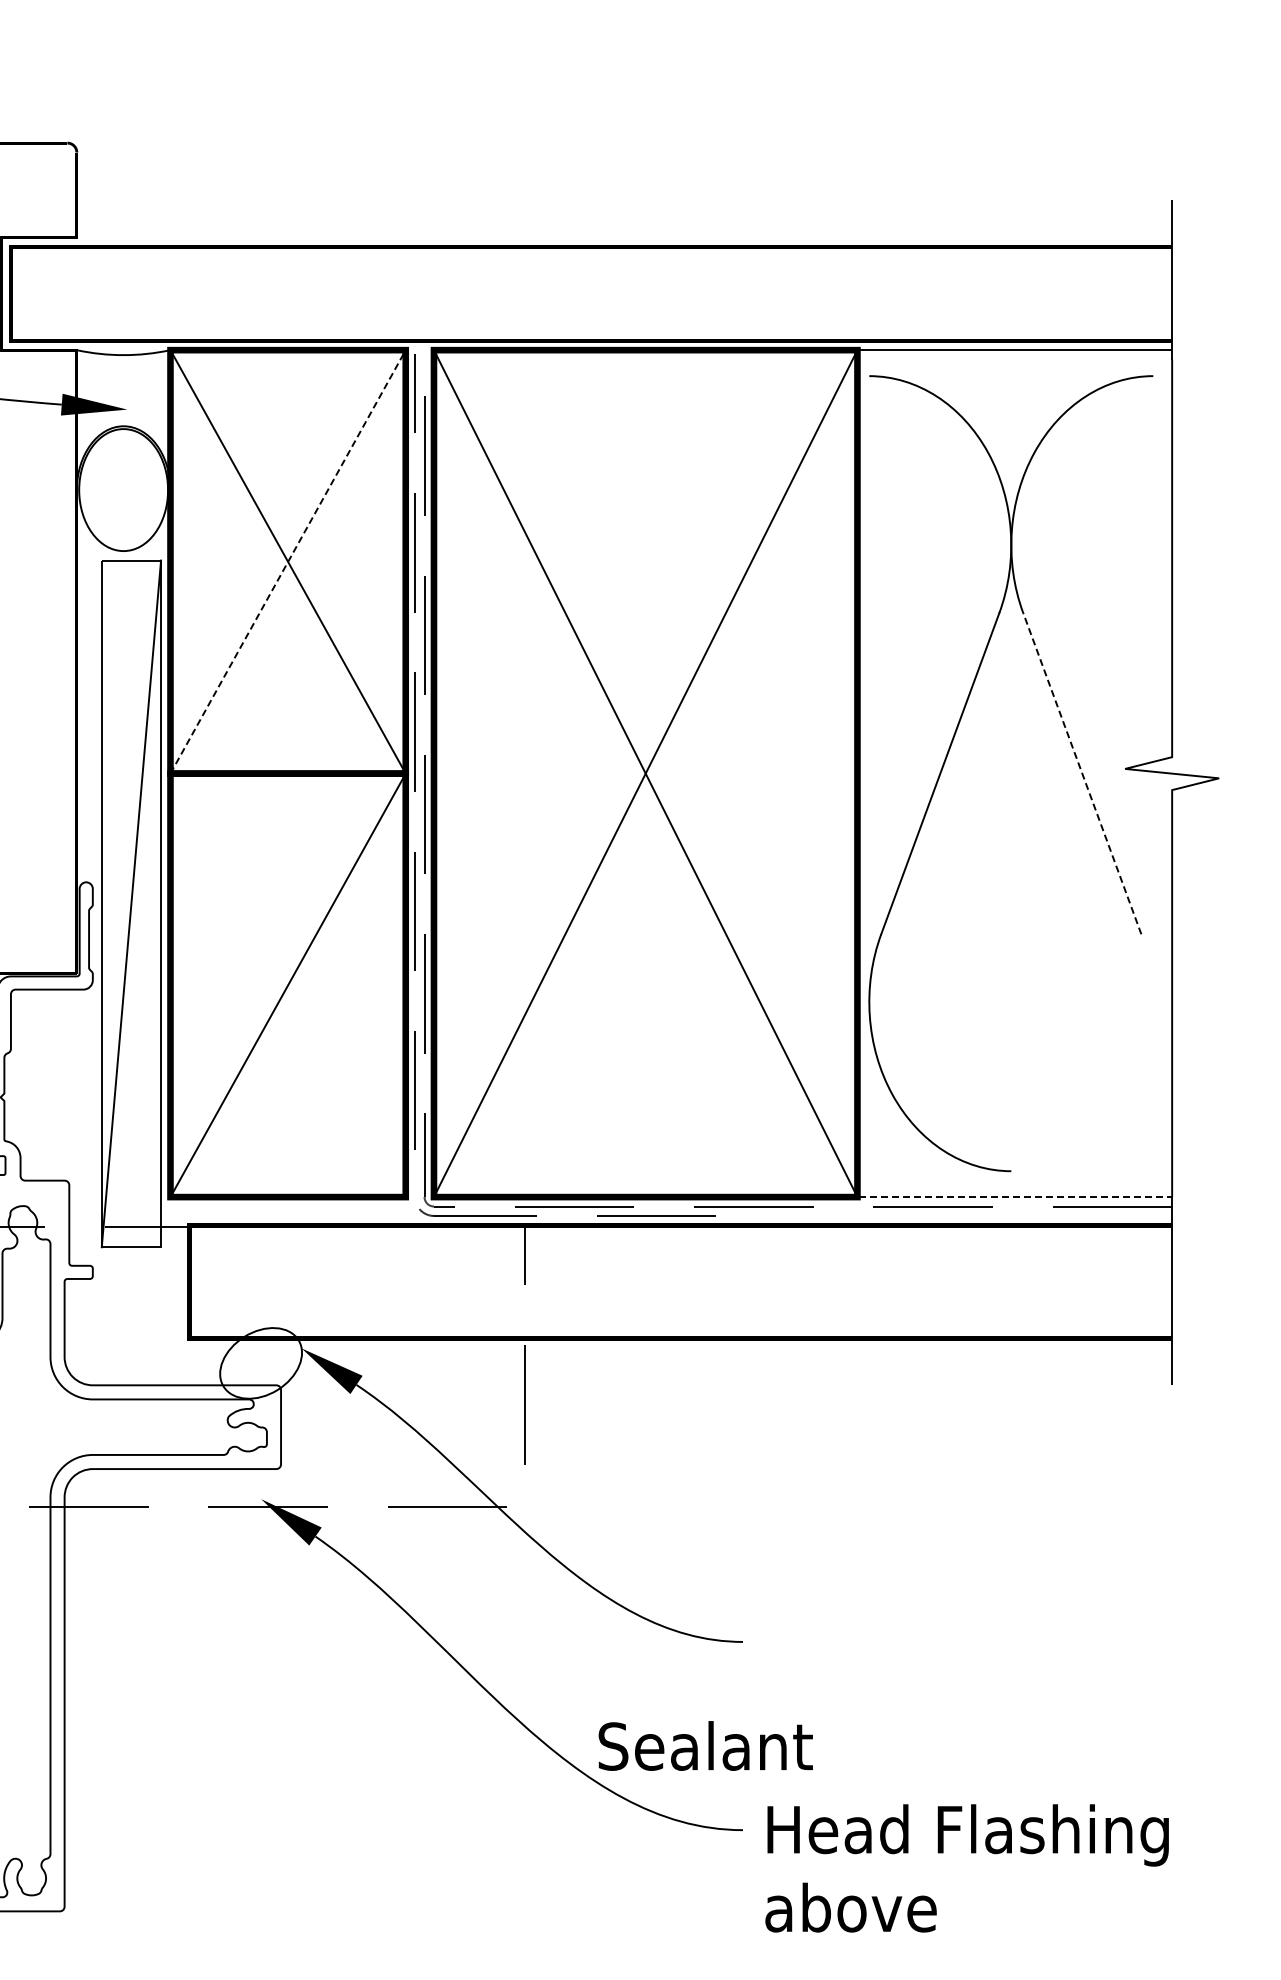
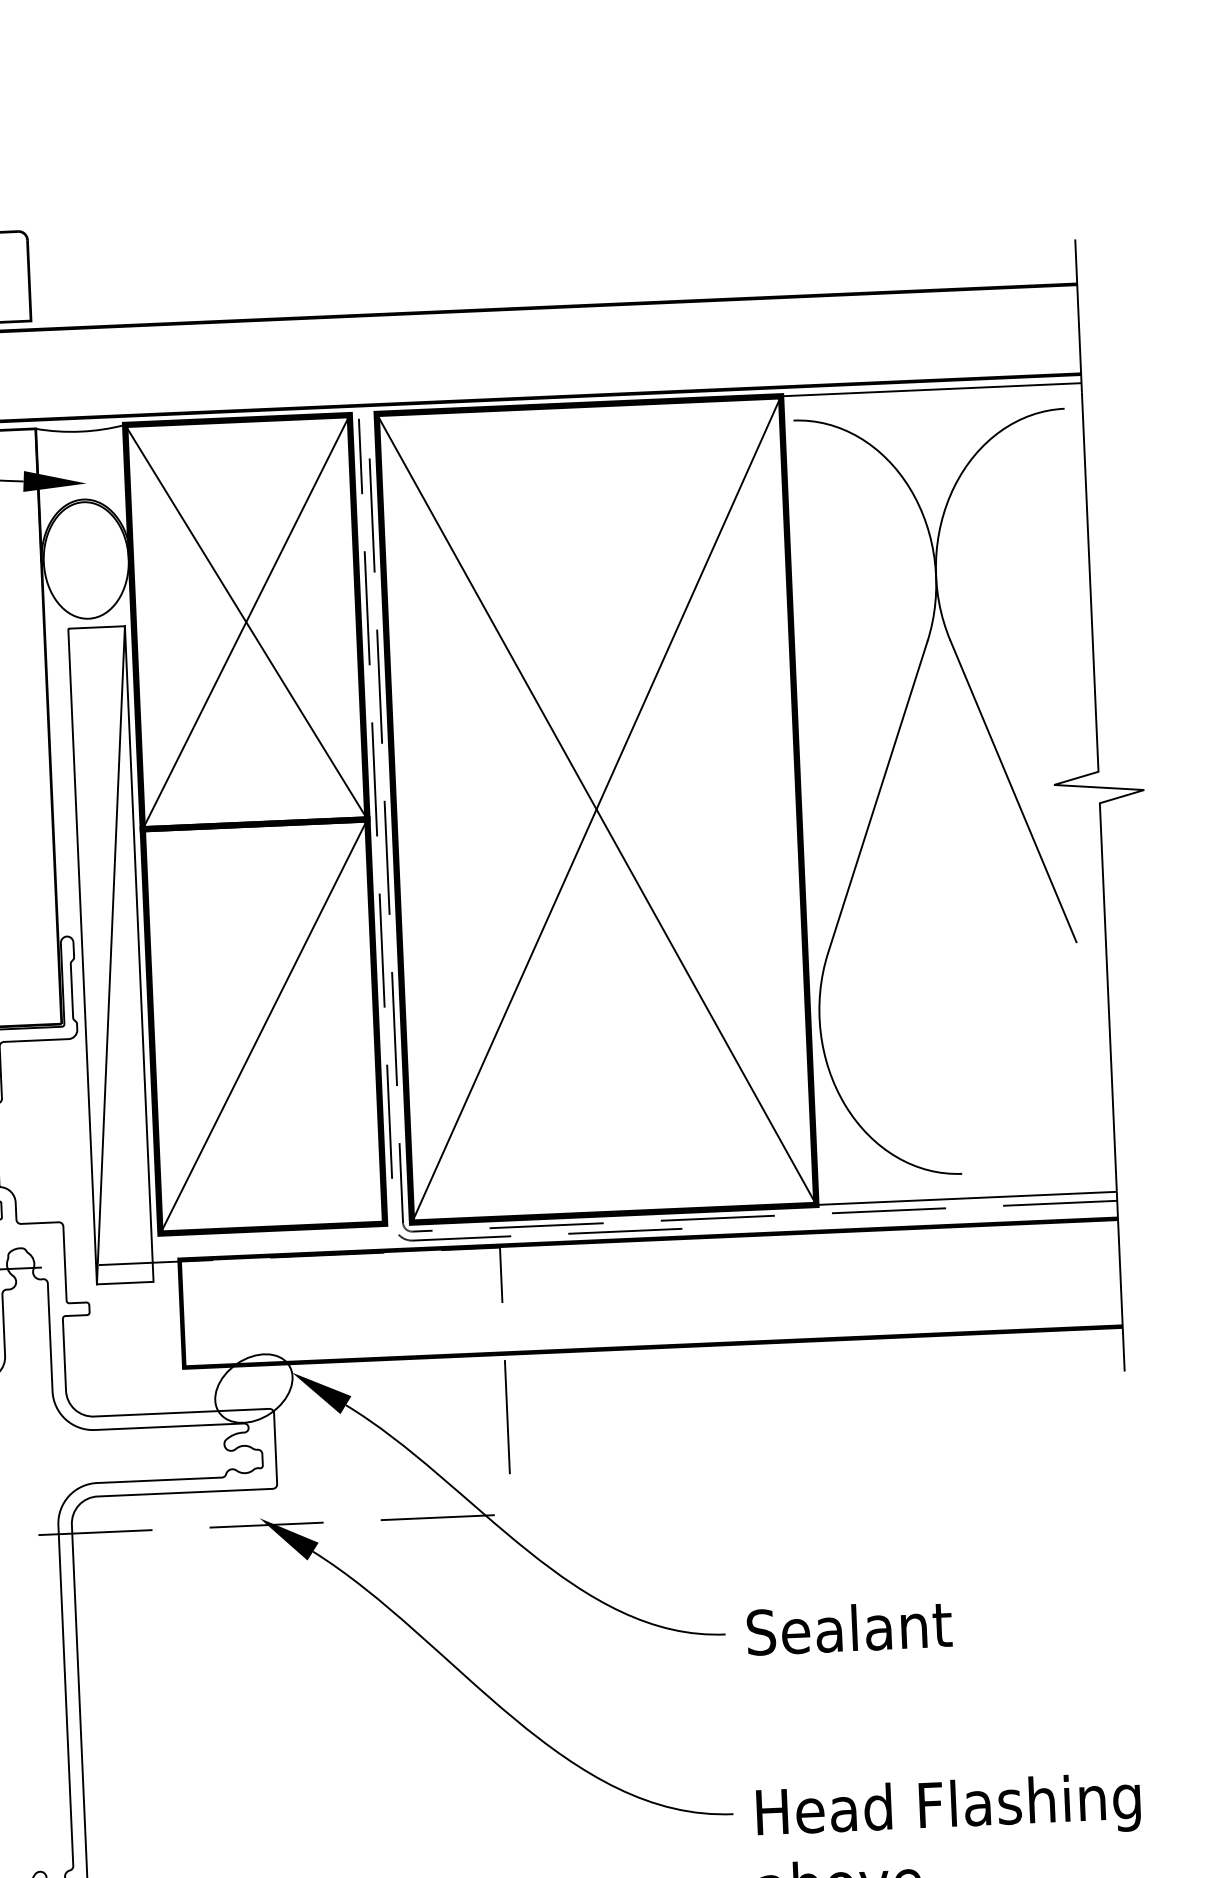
line: (288, 561) -> (246, 621), dashed -> solid
line: (1082, 773) -> (1013, 791), dashed -> solid
line: (1010, 1197) -> (962, 1198), dashed -> solid
text: (705, 1745) -> (849, 1627), moved

